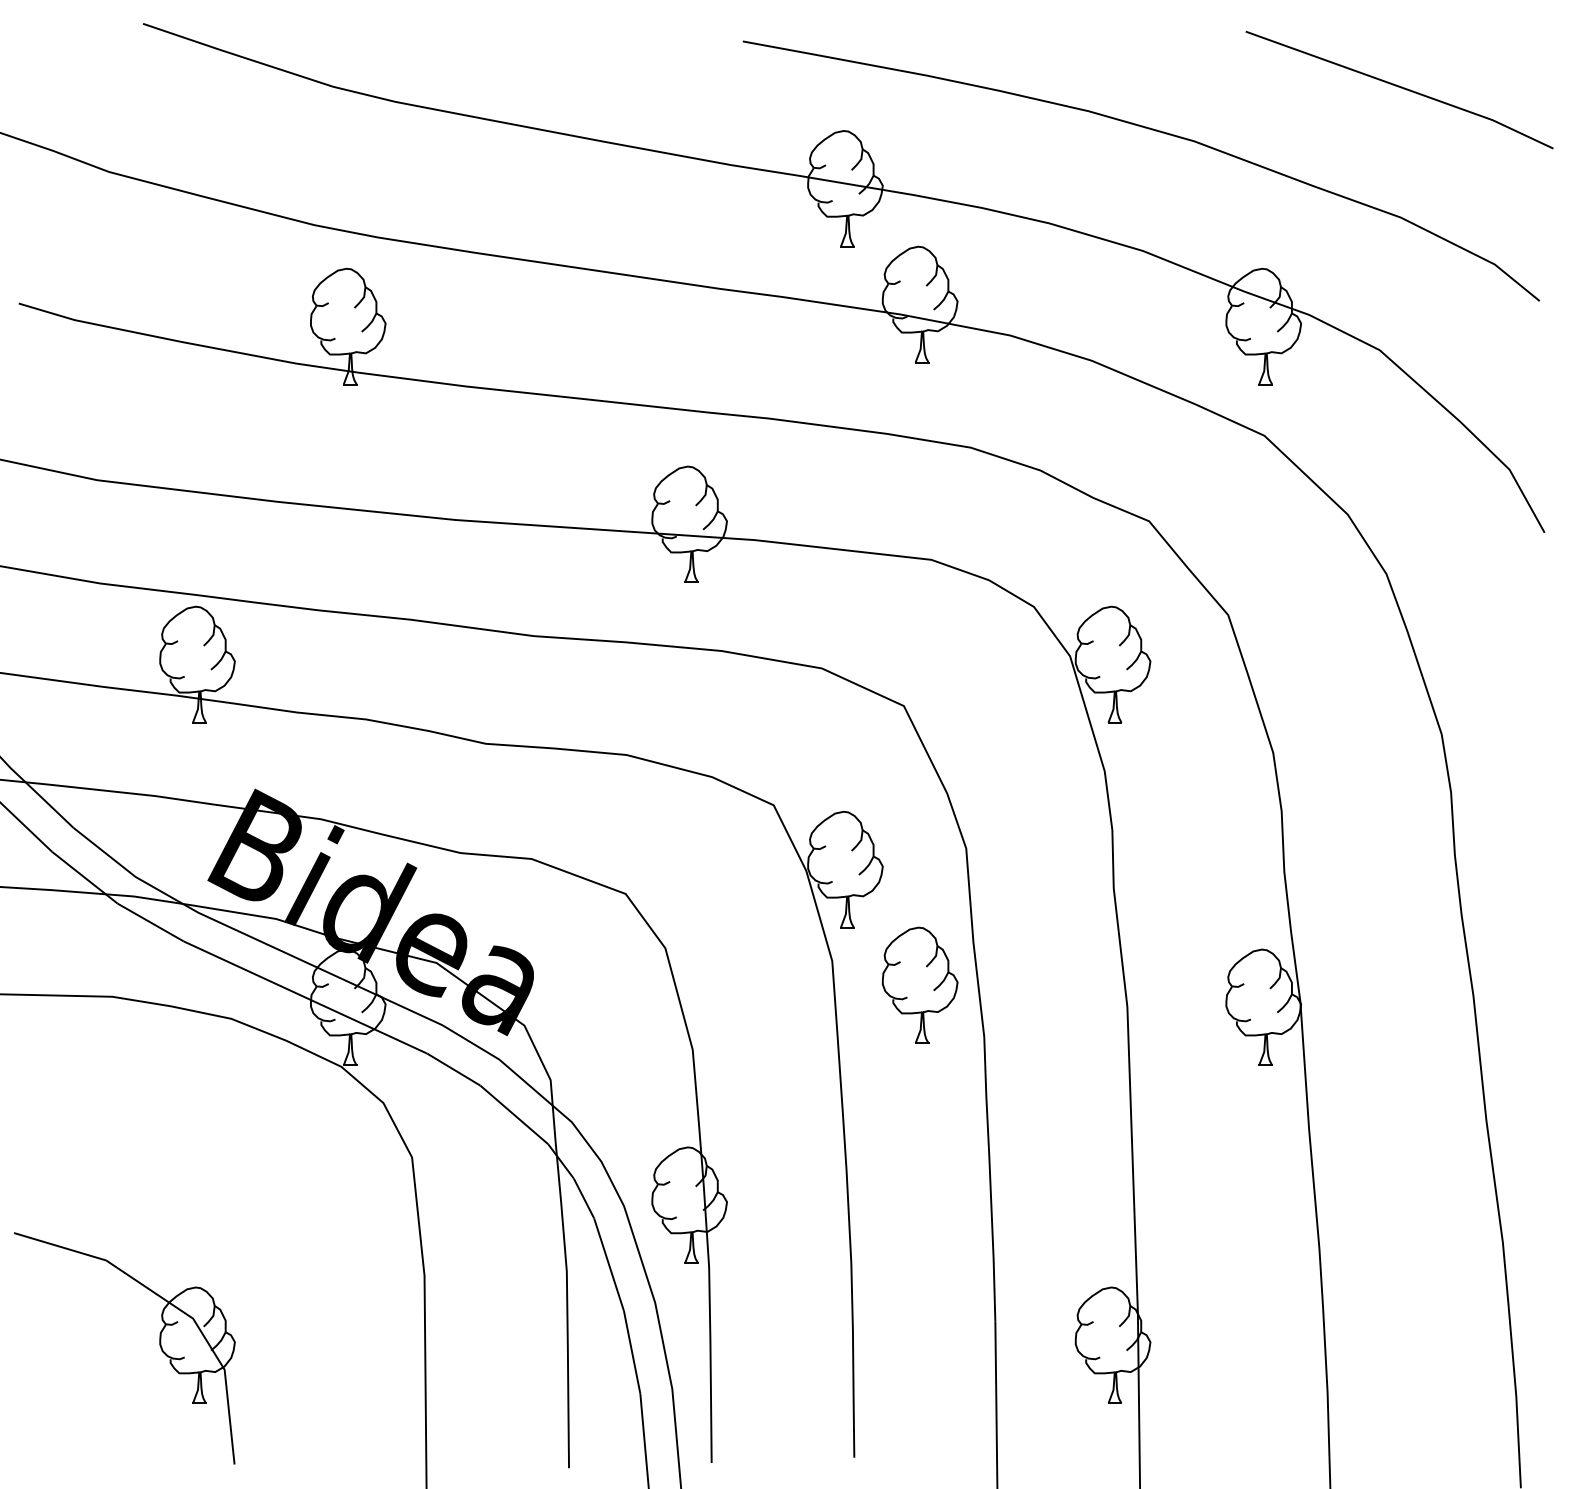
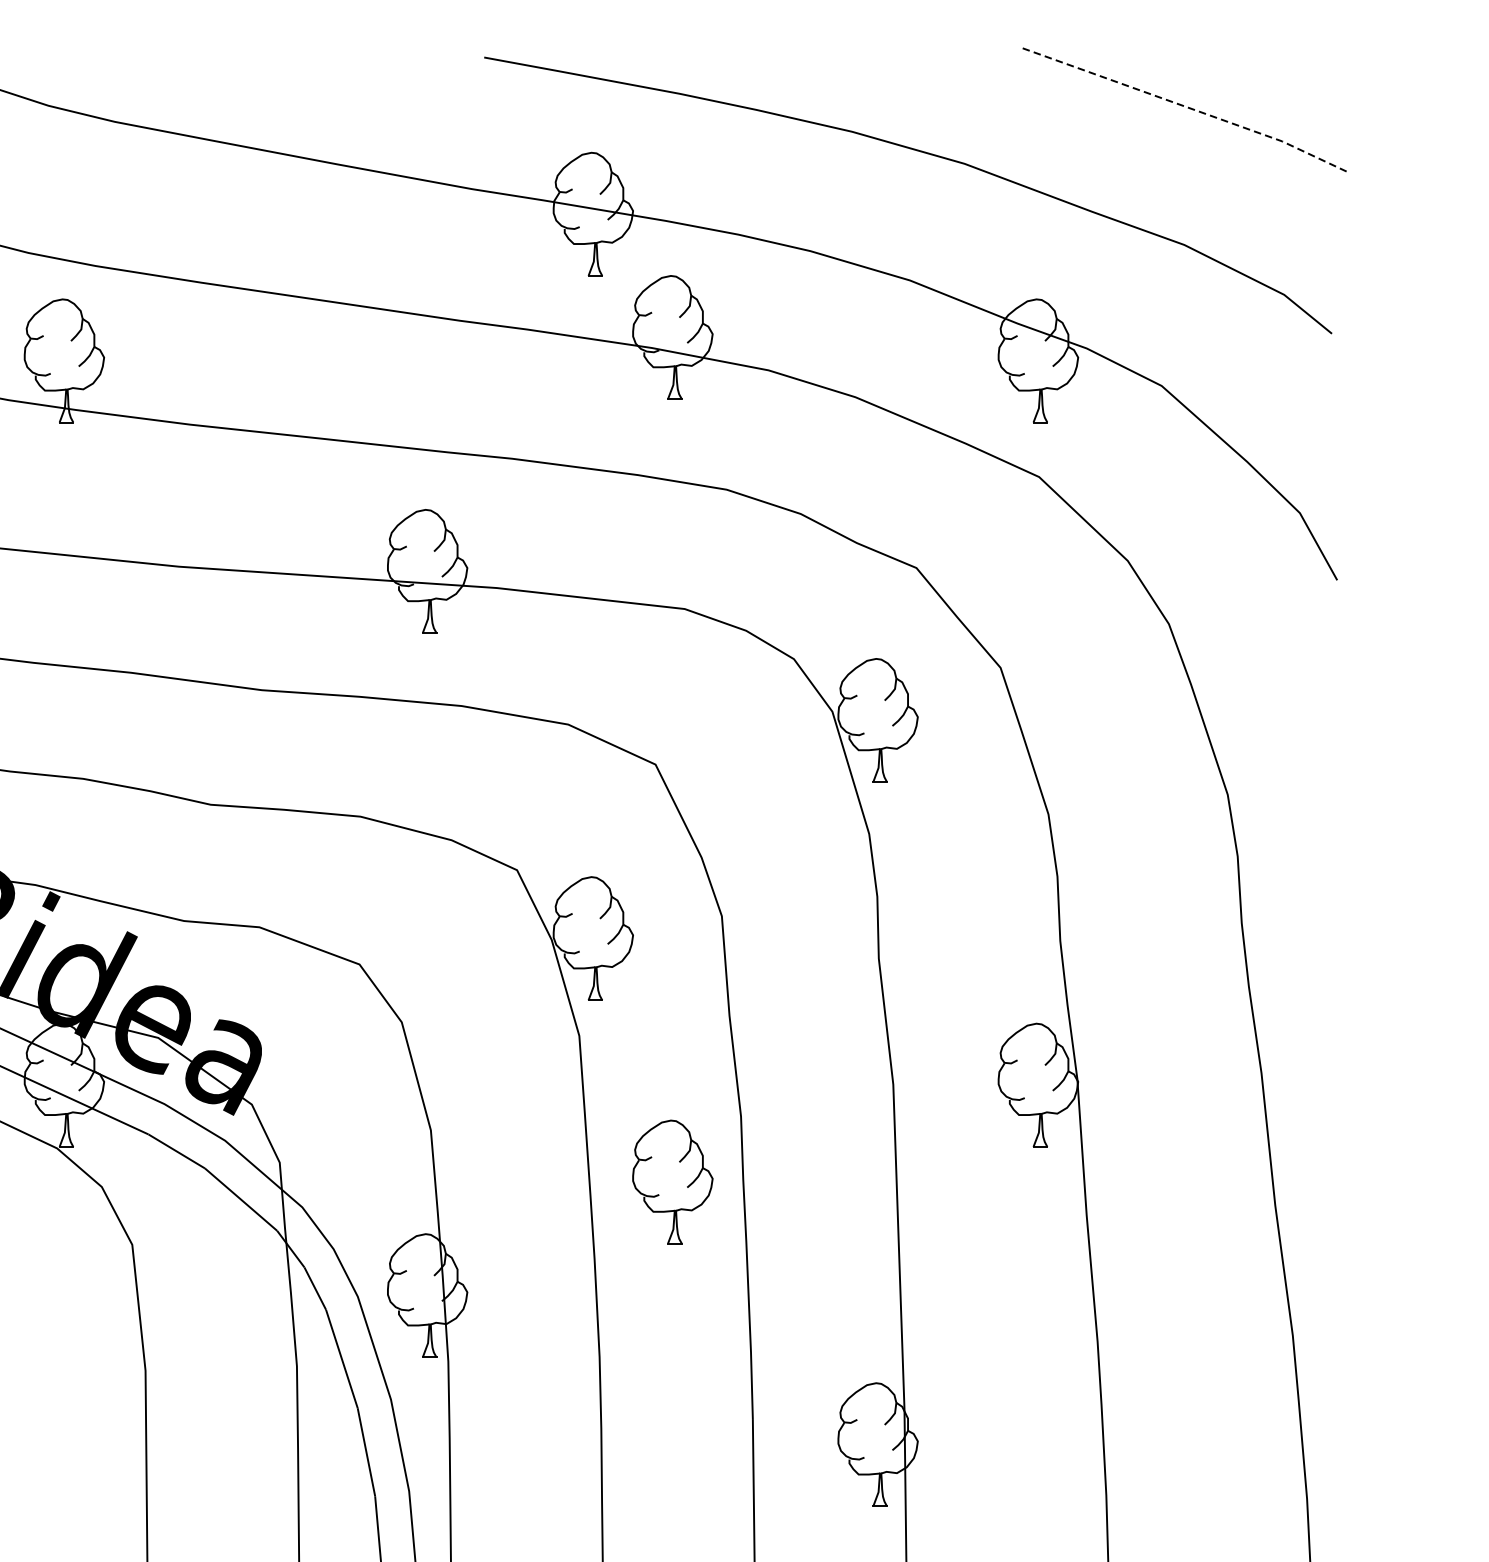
line: (1400, 87) -> (1183, 106), solid -> dashed
part: (919, 984) -> (672, 1181), moved

